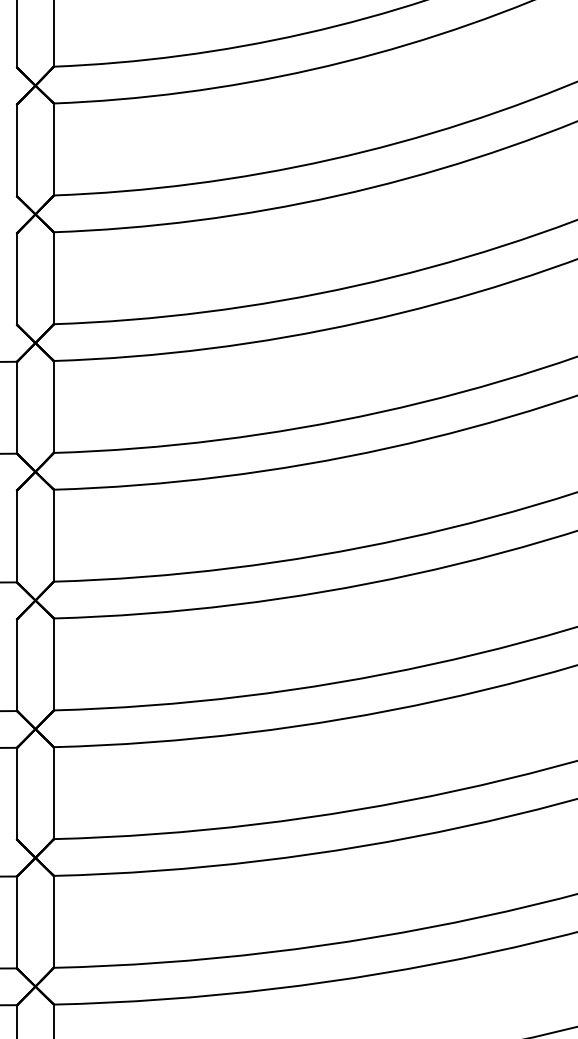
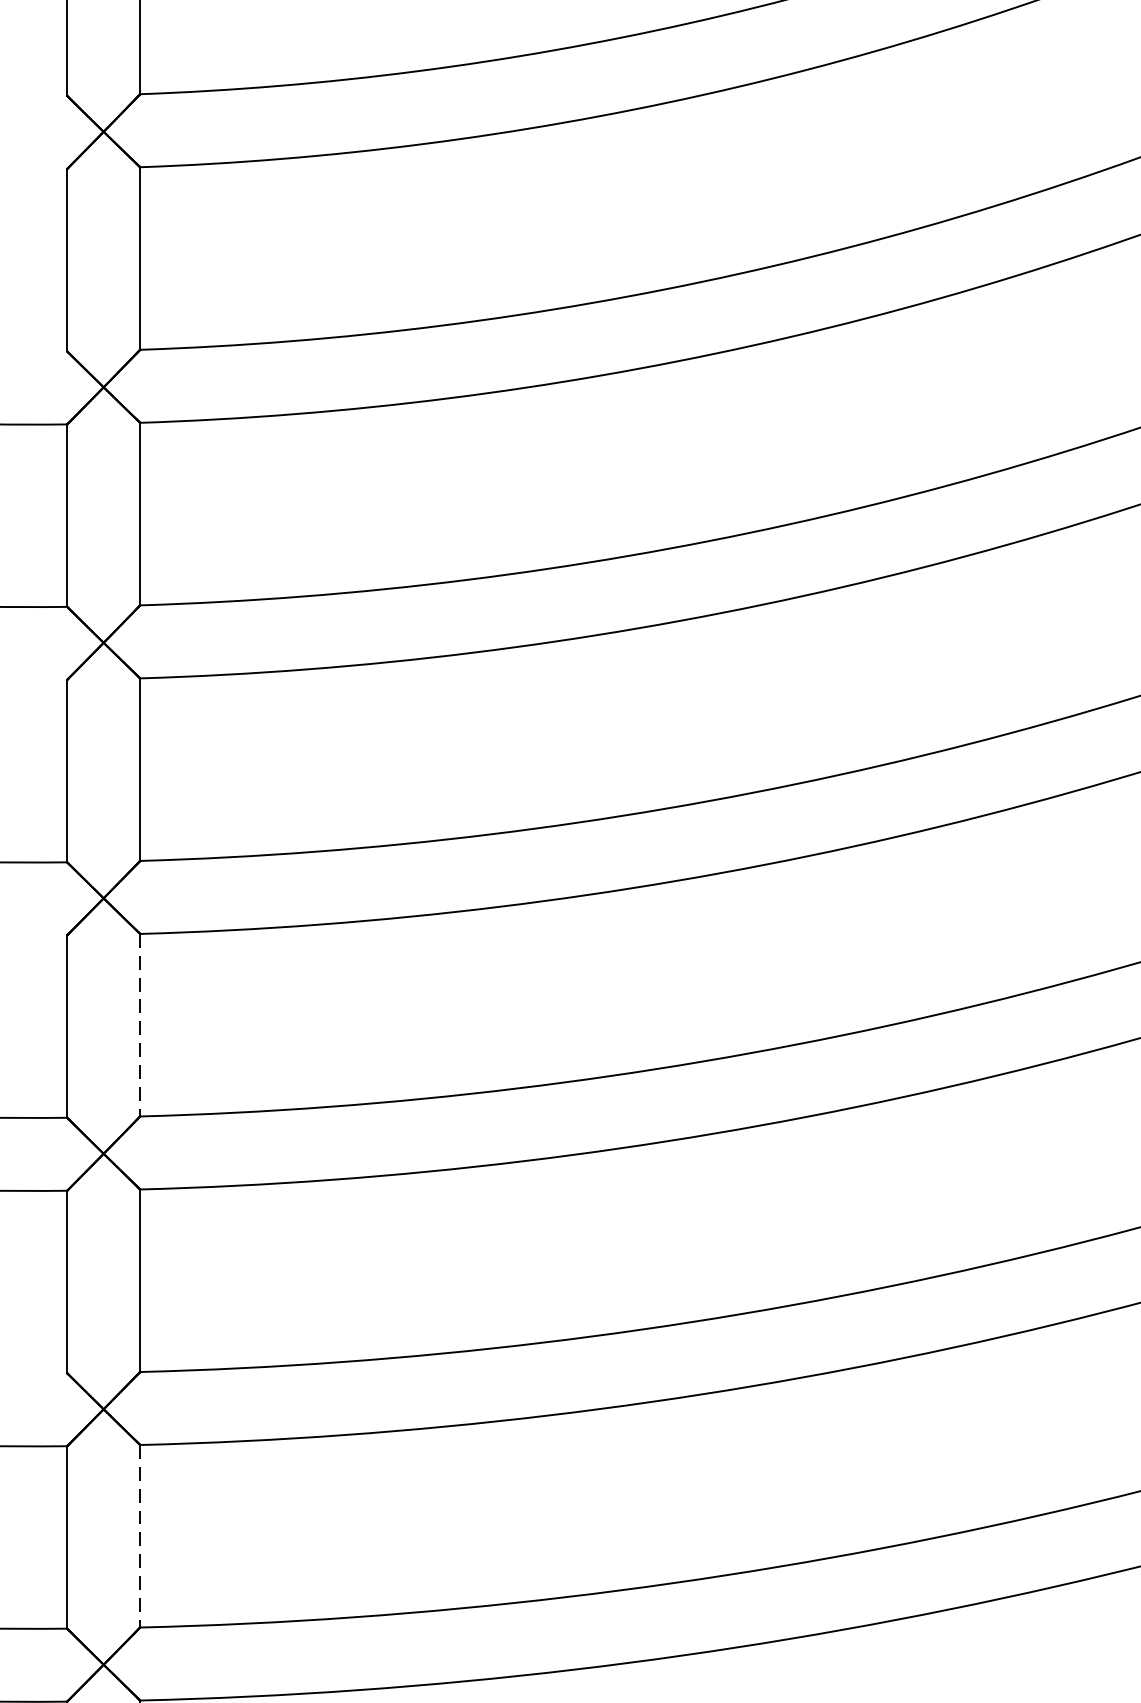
line: (53, 664) -> (139, 1025), solid -> dashed
line: (53, 921) -> (139, 1535), solid -> dashed

